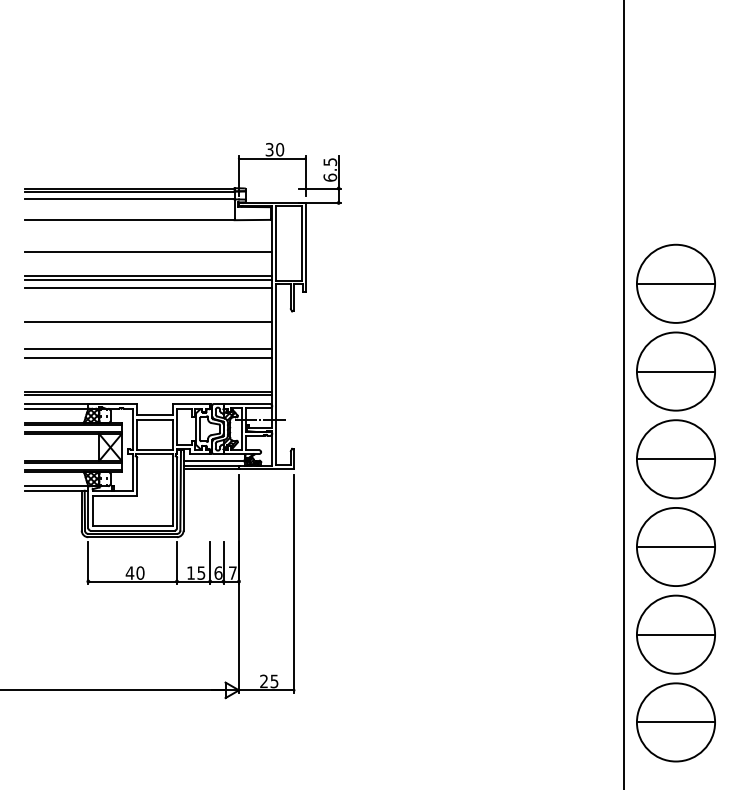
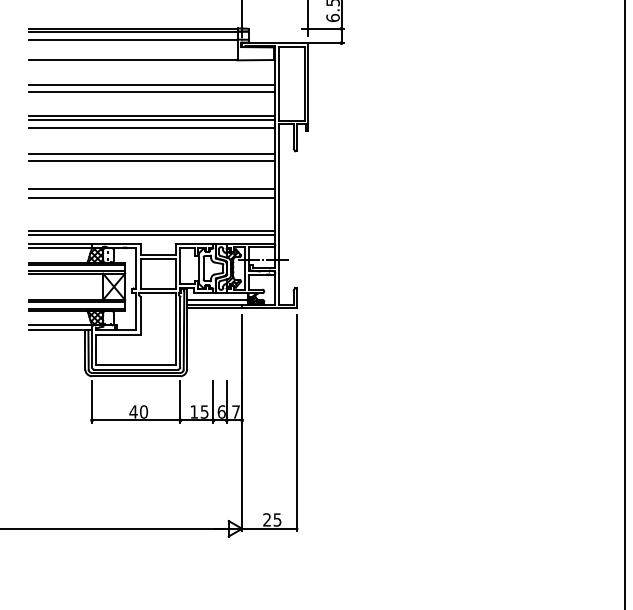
line: (148, 244) -> (151, 84), added
line: (148, 314) -> (151, 154), added

